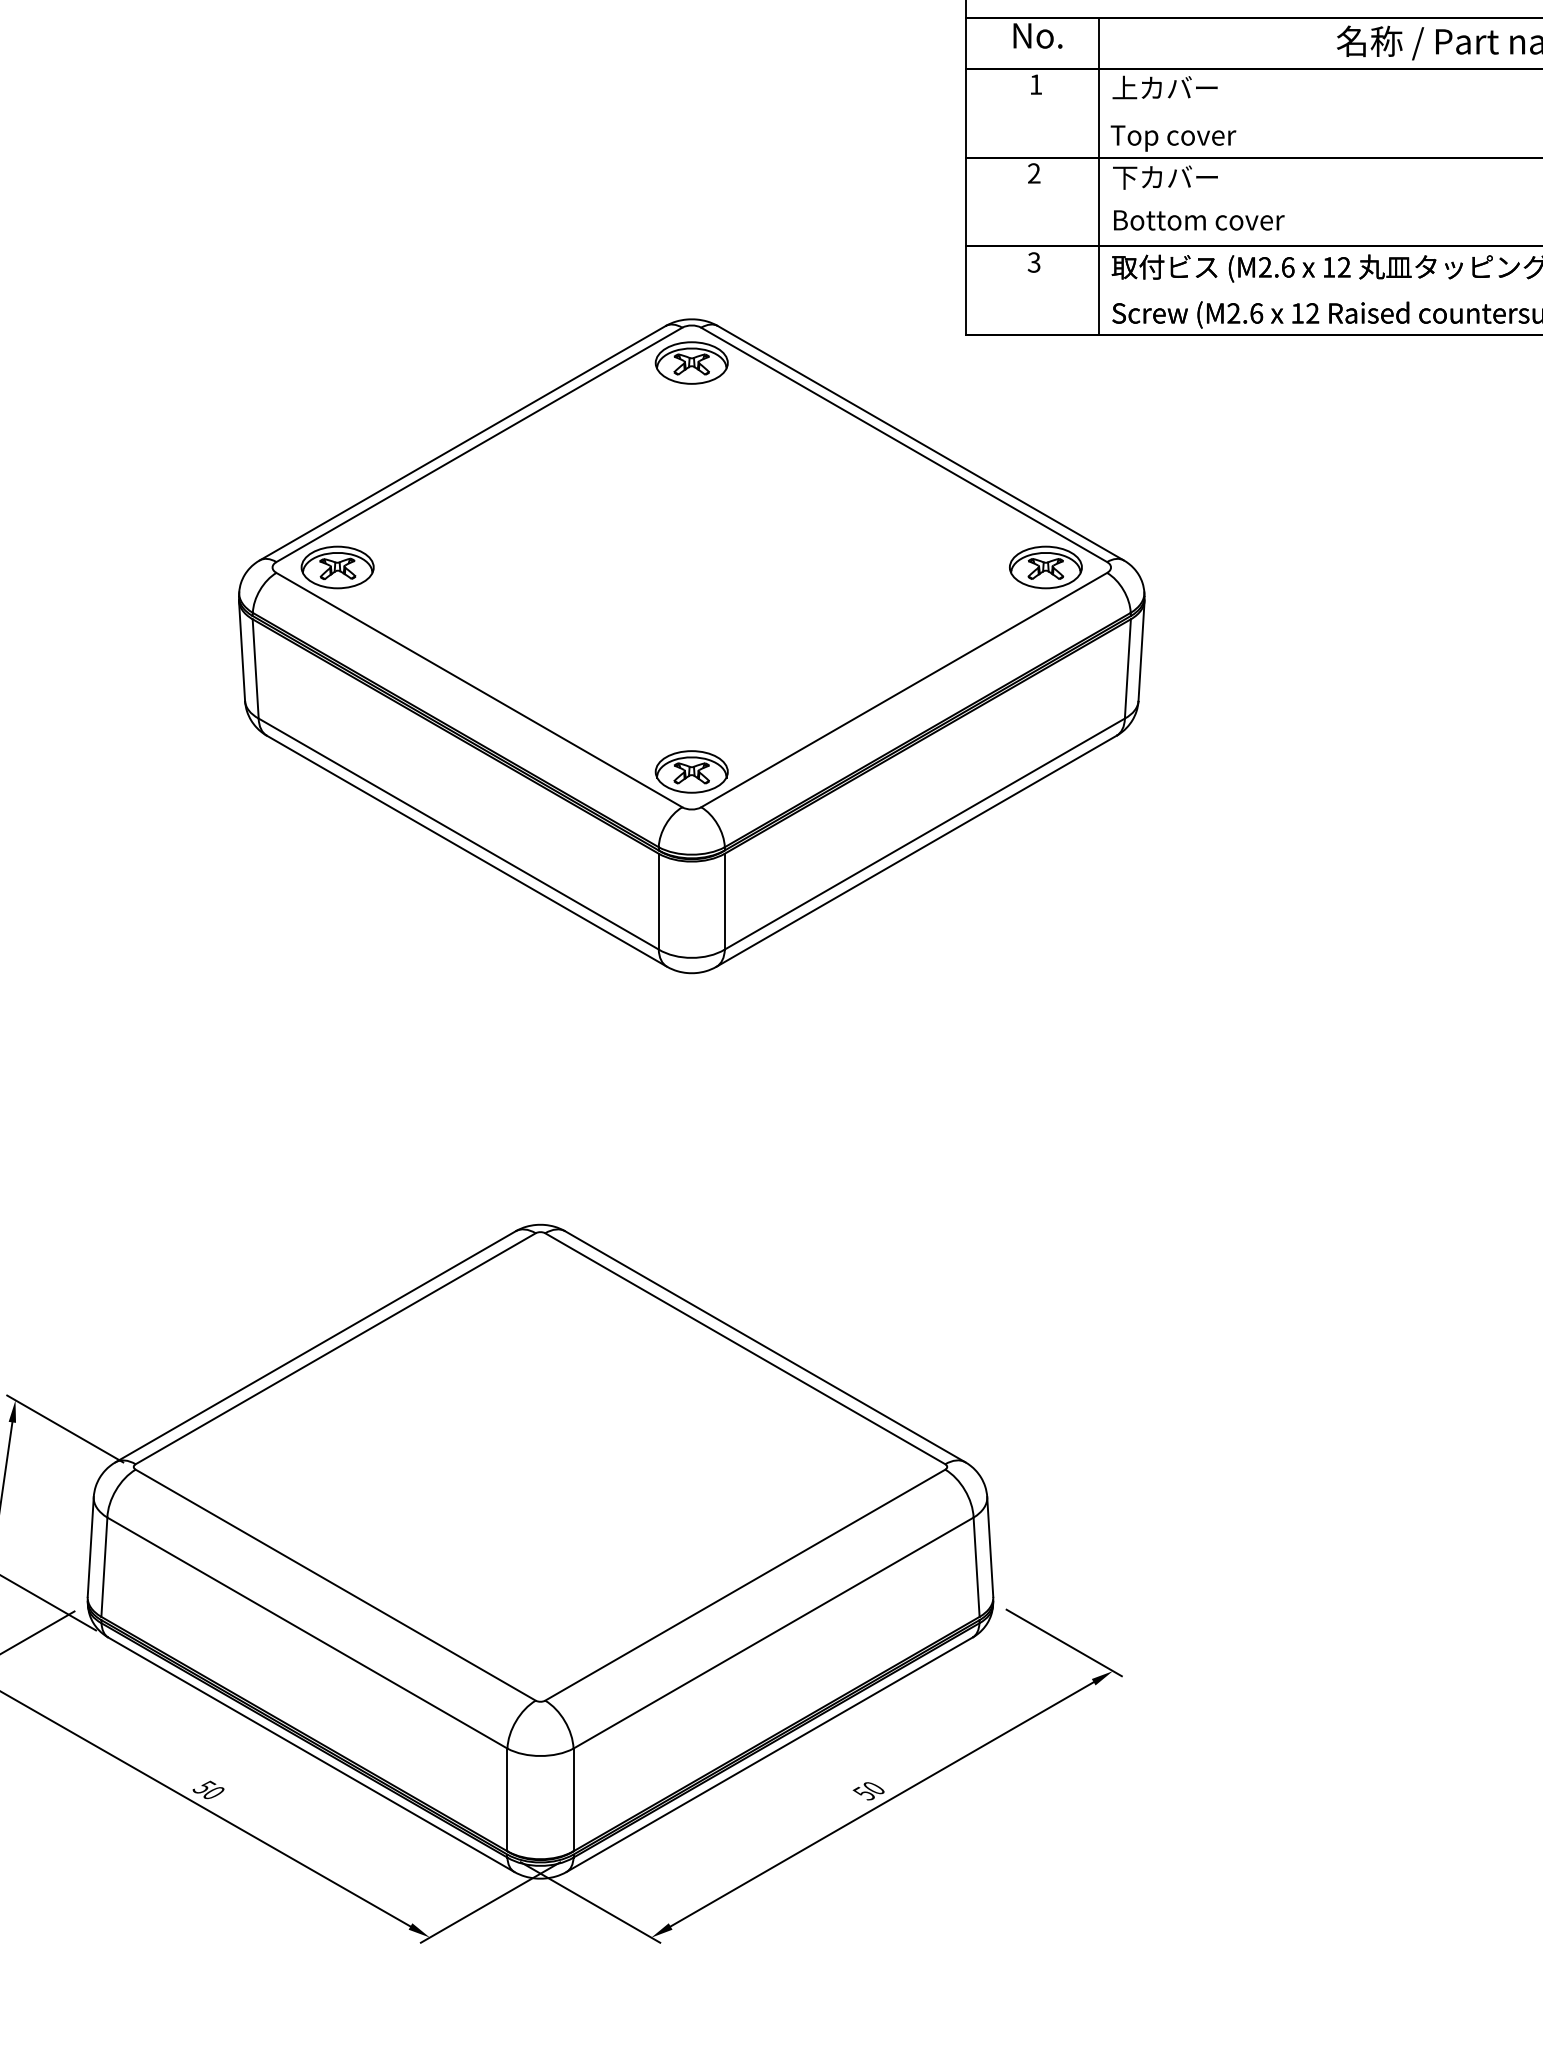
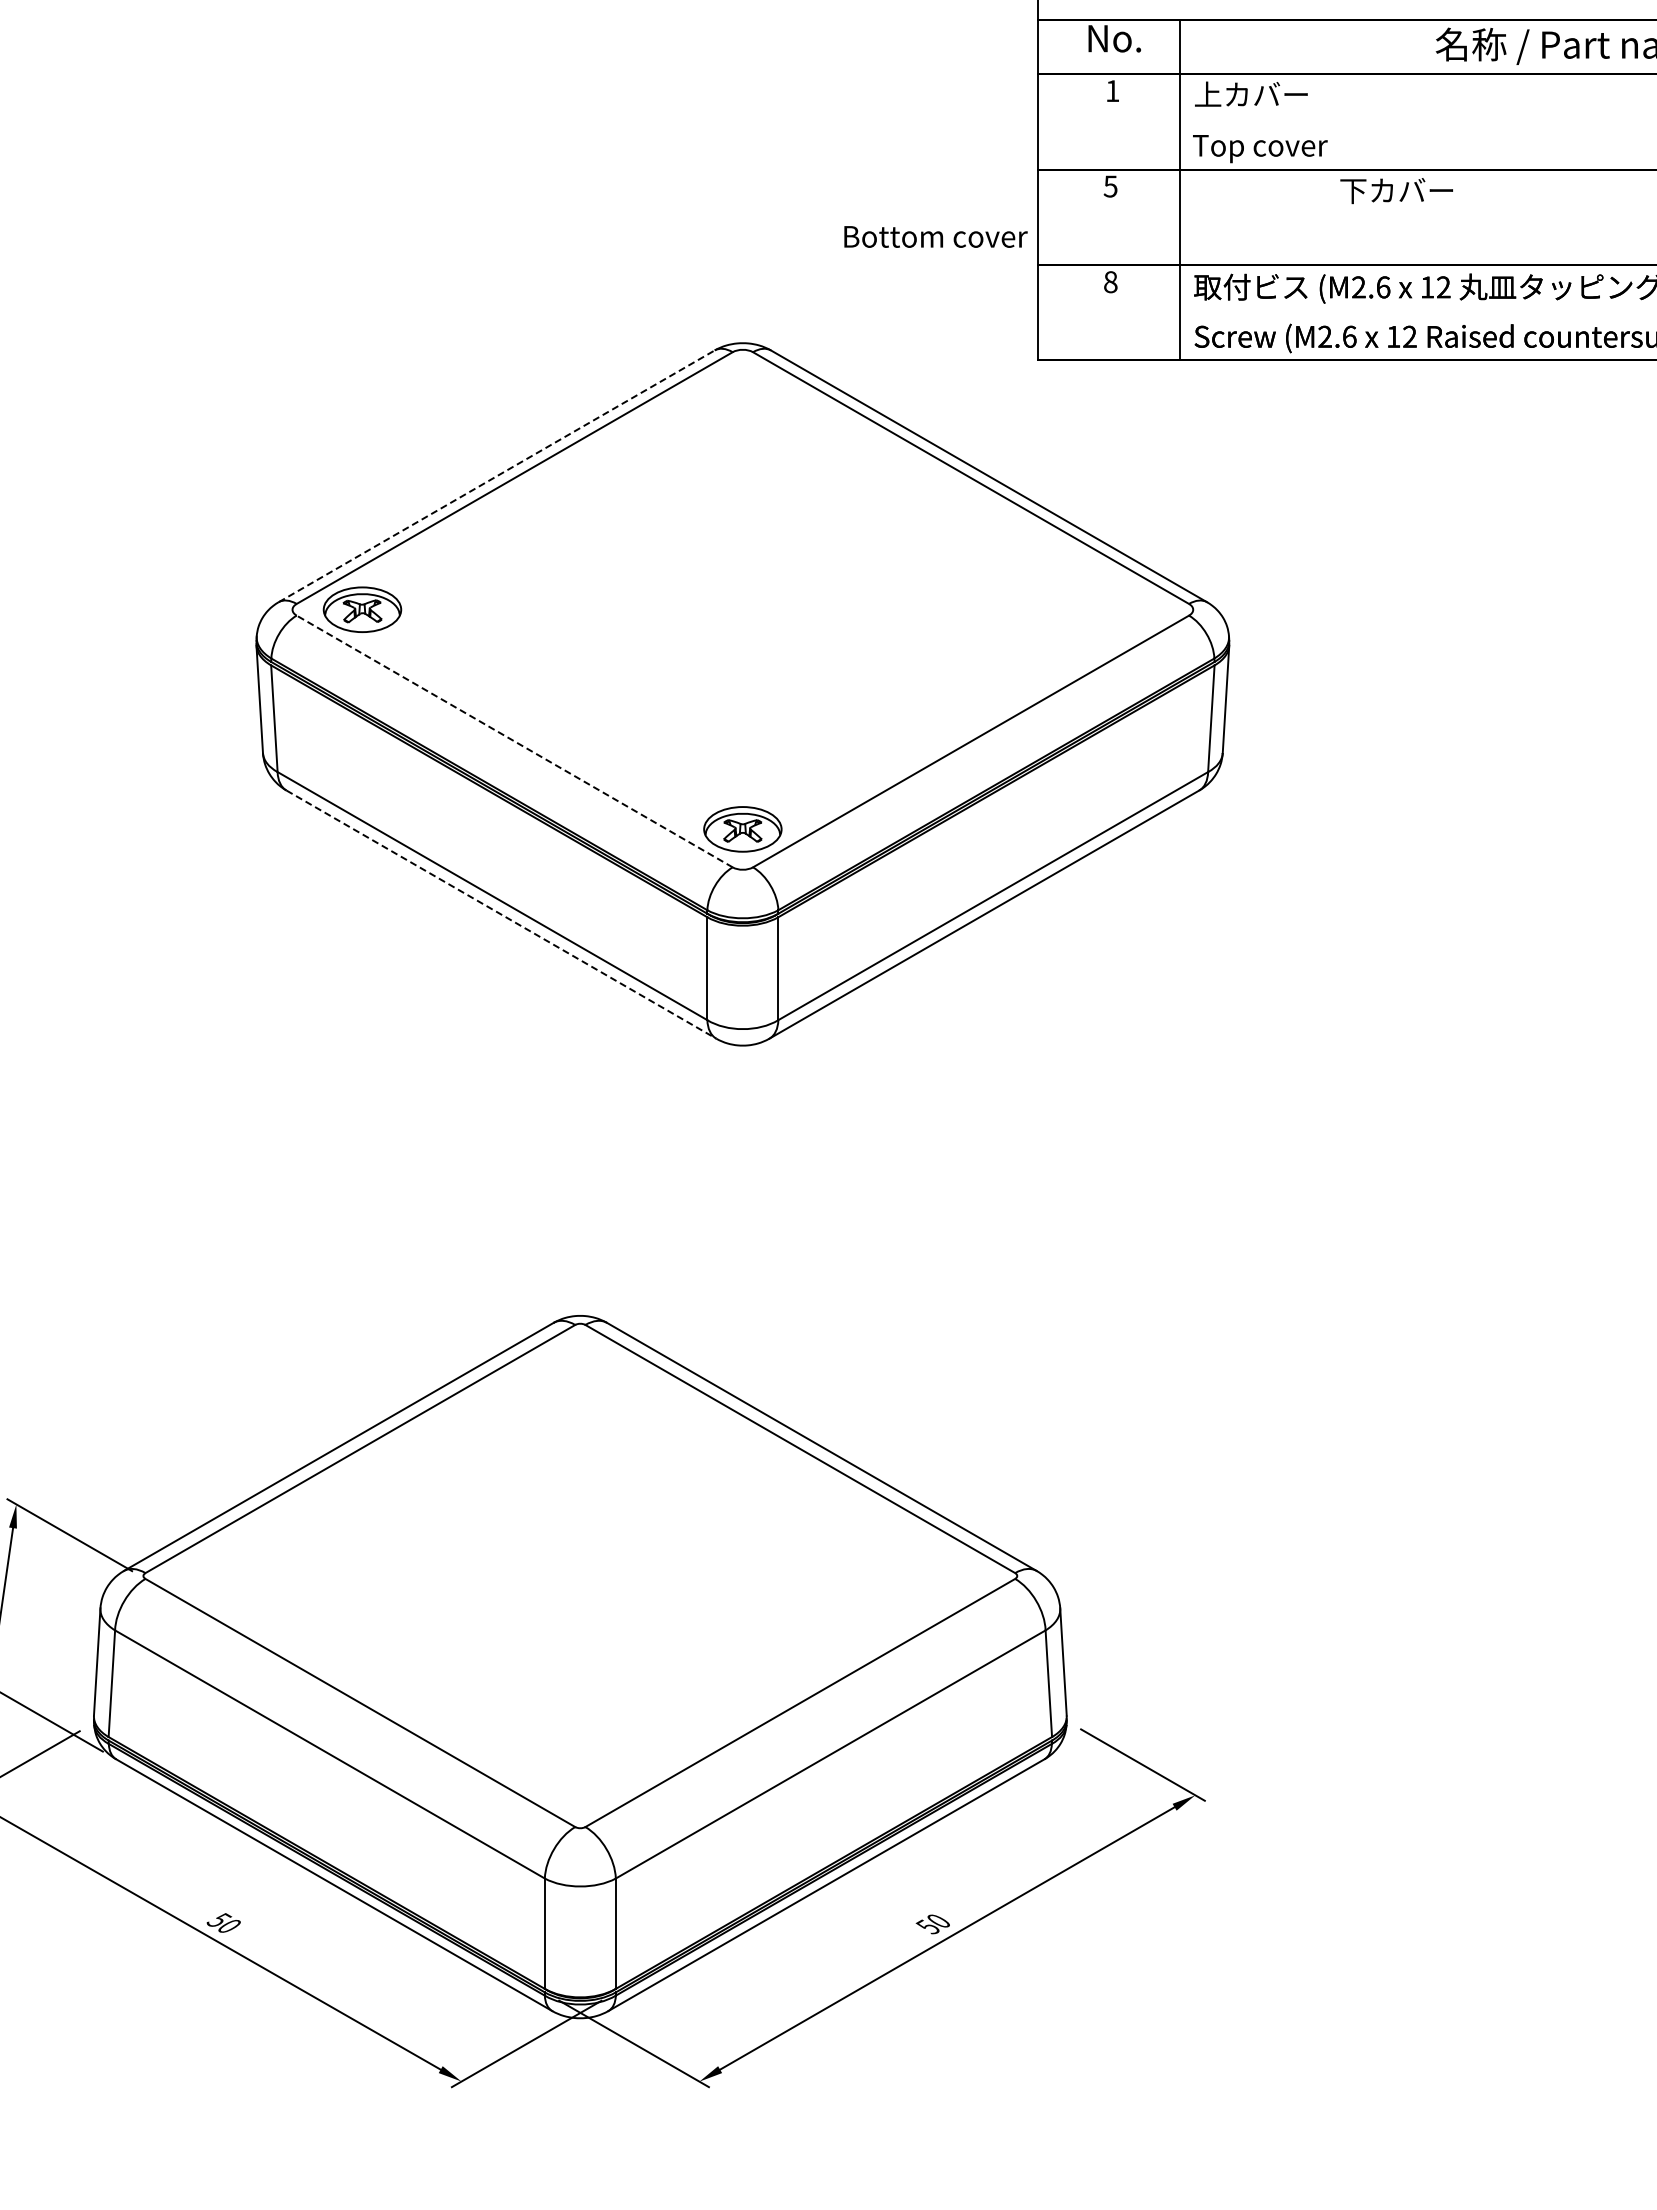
text: (1034, 173) -> (1110, 186), 2 -> 5
text: (1165, 178) -> (1396, 191), moved
text: (1198, 220) -> (935, 236), moved
text: (1034, 262) -> (1110, 282), 3 -> 8
part: (691, 362) -> (742, 389), removed
line: (462, 443) -> (496, 476), solid -> dashed
part: (1045, 567) -> (1122, 609), removed
line: (479, 690) -> (514, 741), solid -> dashed
line: (467, 851) -> (501, 914), solid -> dashed

